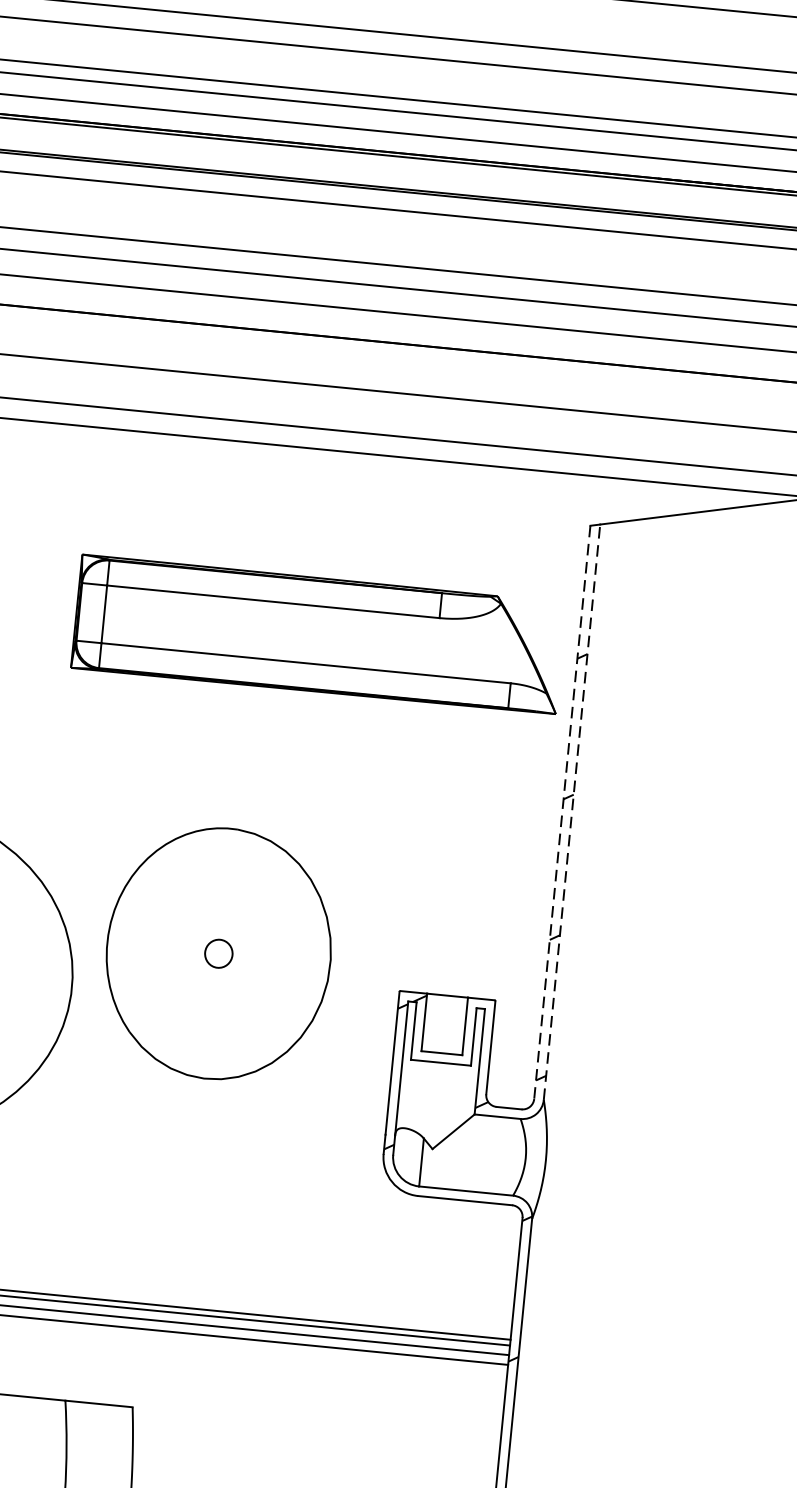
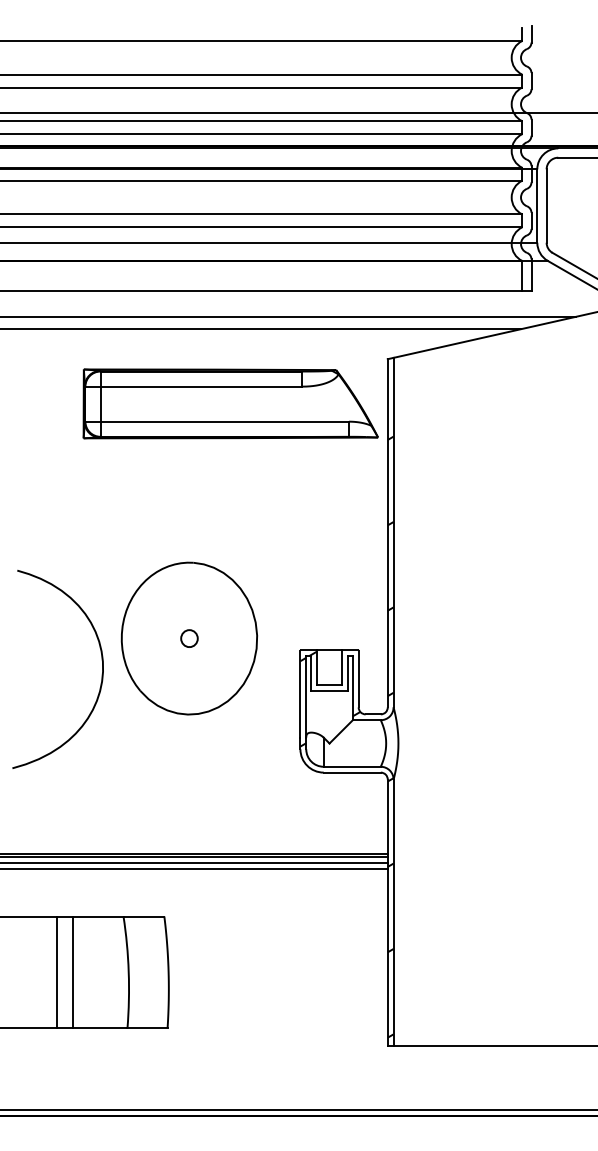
part: (318, 634) -> (230, 403), moved
line: (561, 812) -> (387, 533), dashed -> solid
line: (571, 812) -> (393, 532), dashed -> solid

